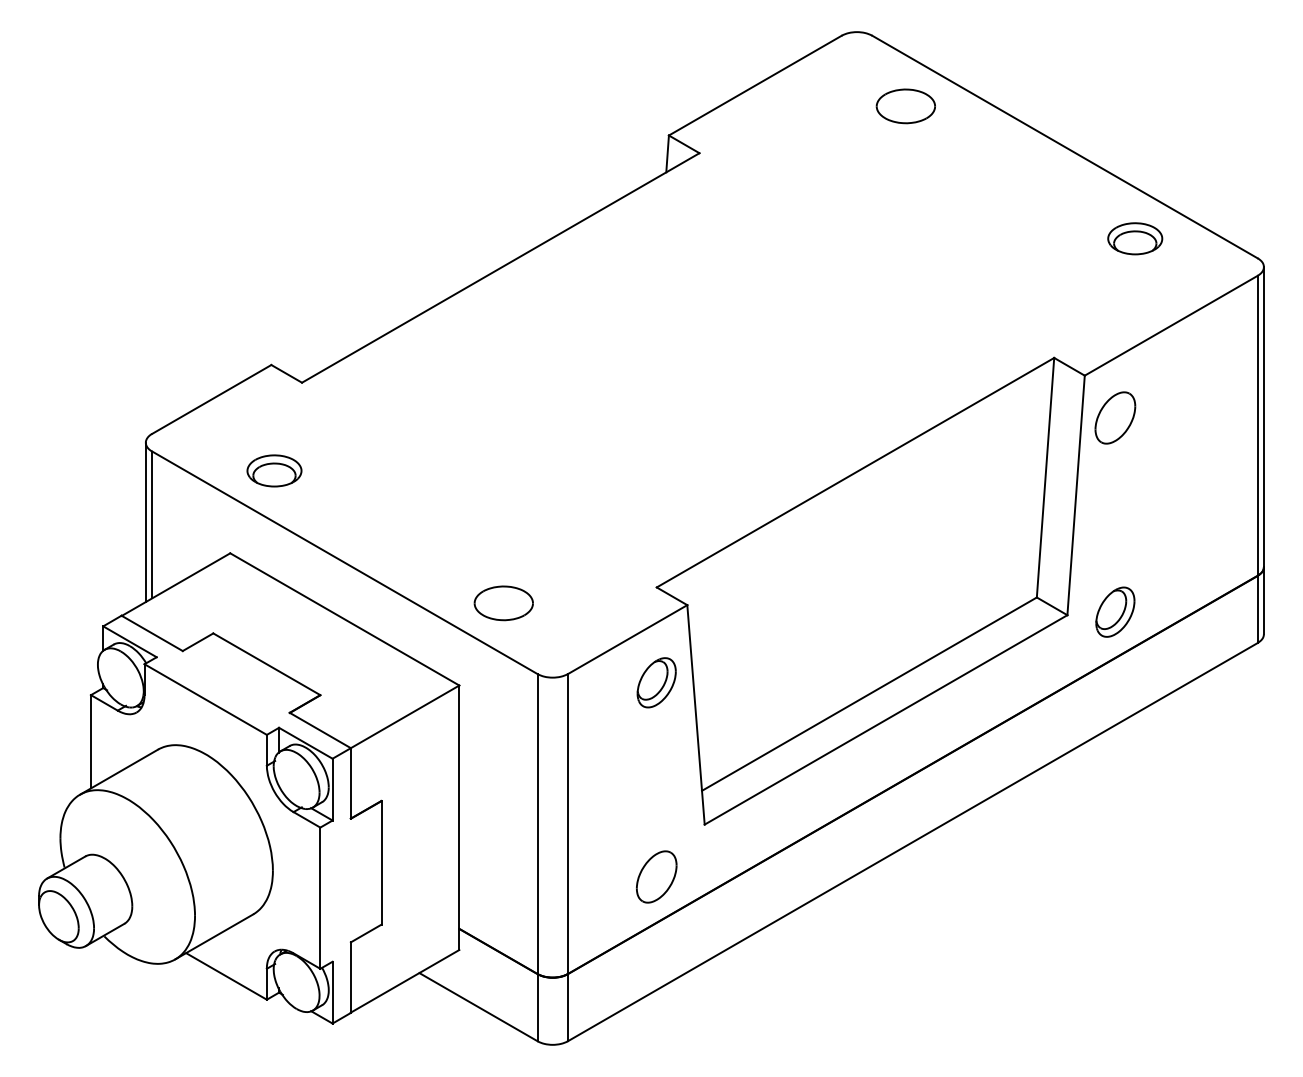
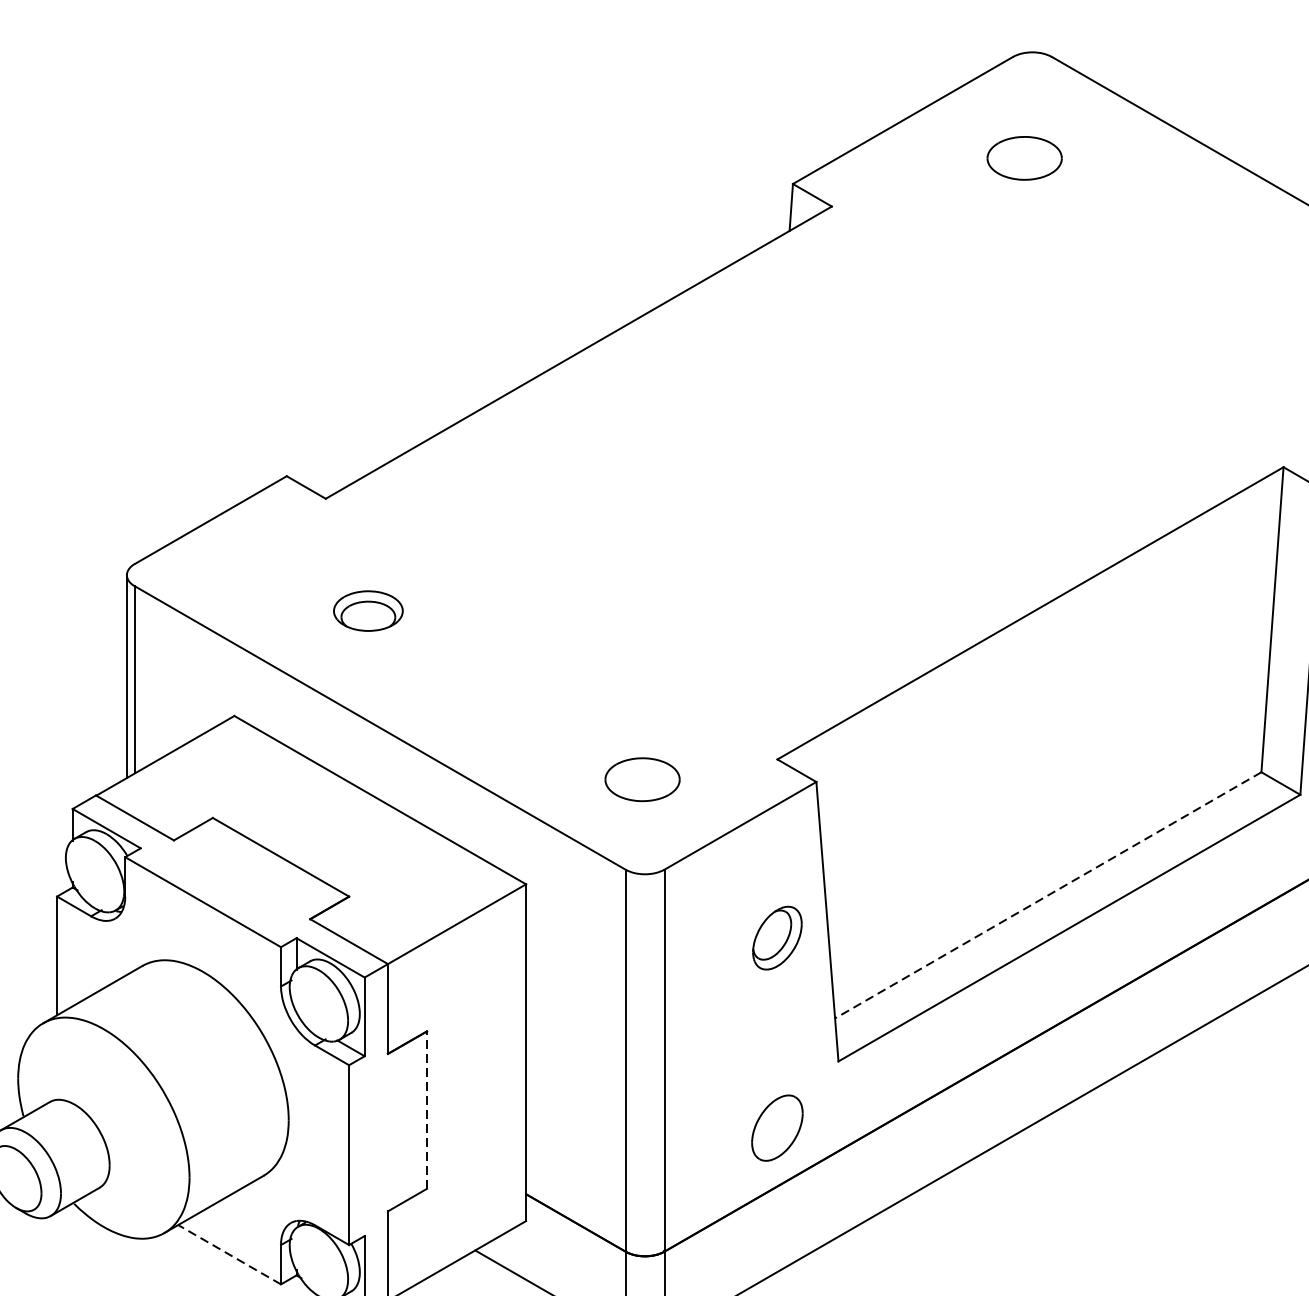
part: (905, 106) -> (1024, 158), moved
part: (274, 470) -> (368, 610), moved
part: (503, 603) -> (642, 779), moved
part: (656, 682) -> (777, 937), moved
line: (869, 694) -> (1048, 895), solid -> dashed
line: (381, 862) -> (426, 1109), solid -> dashed
line: (226, 976) -> (229, 1254), solid -> dashed

